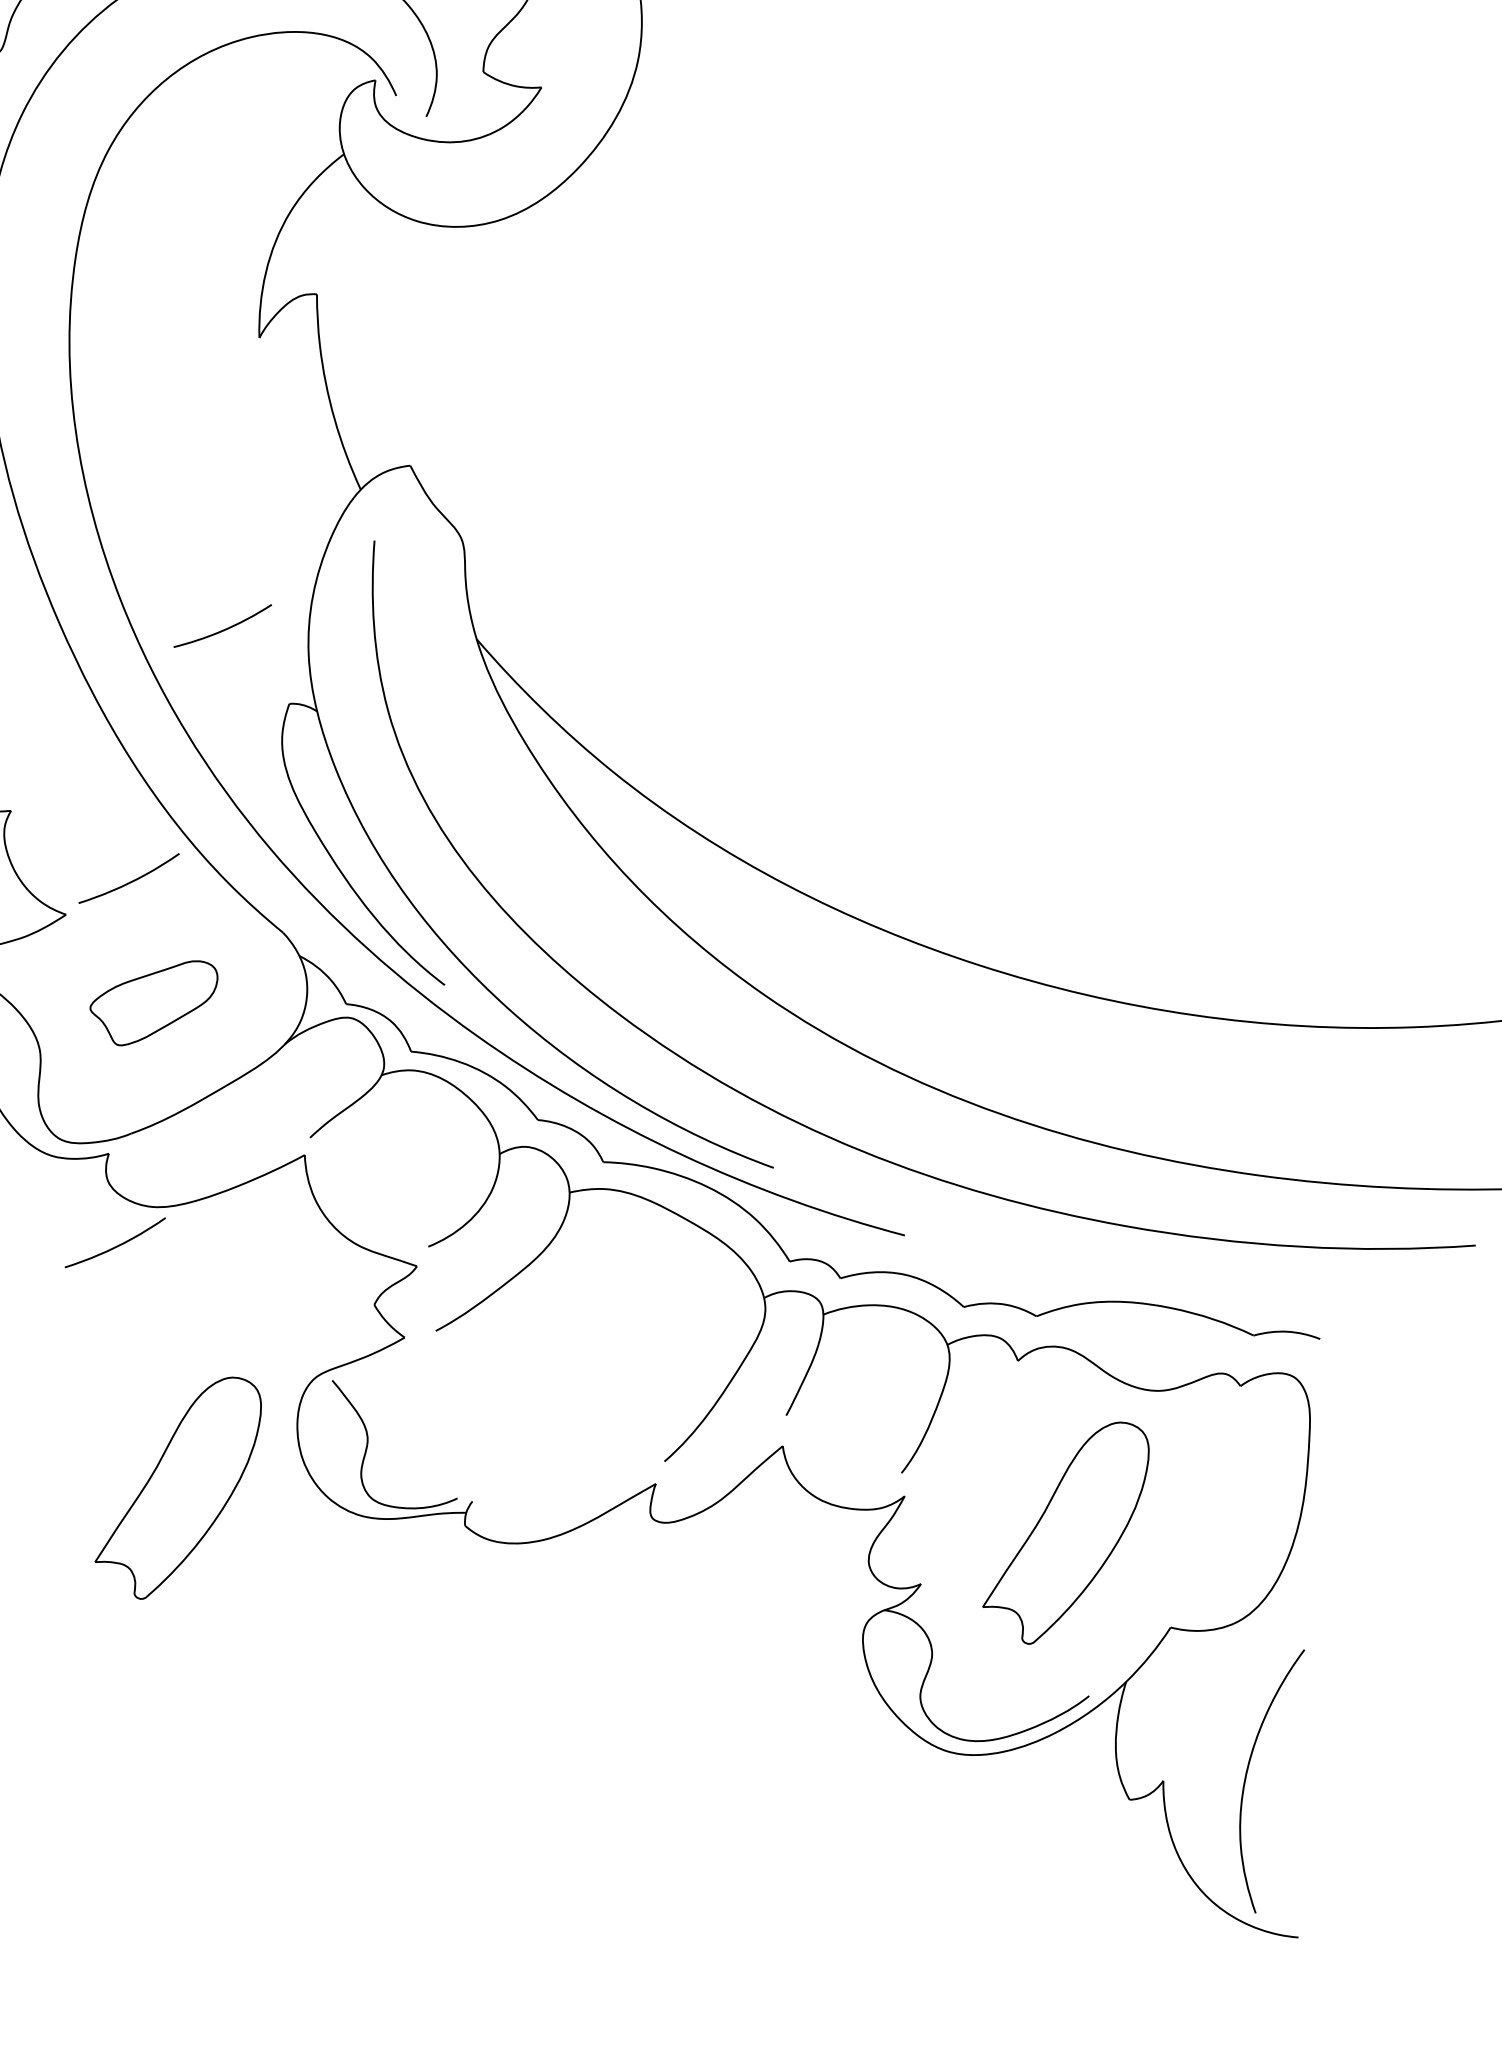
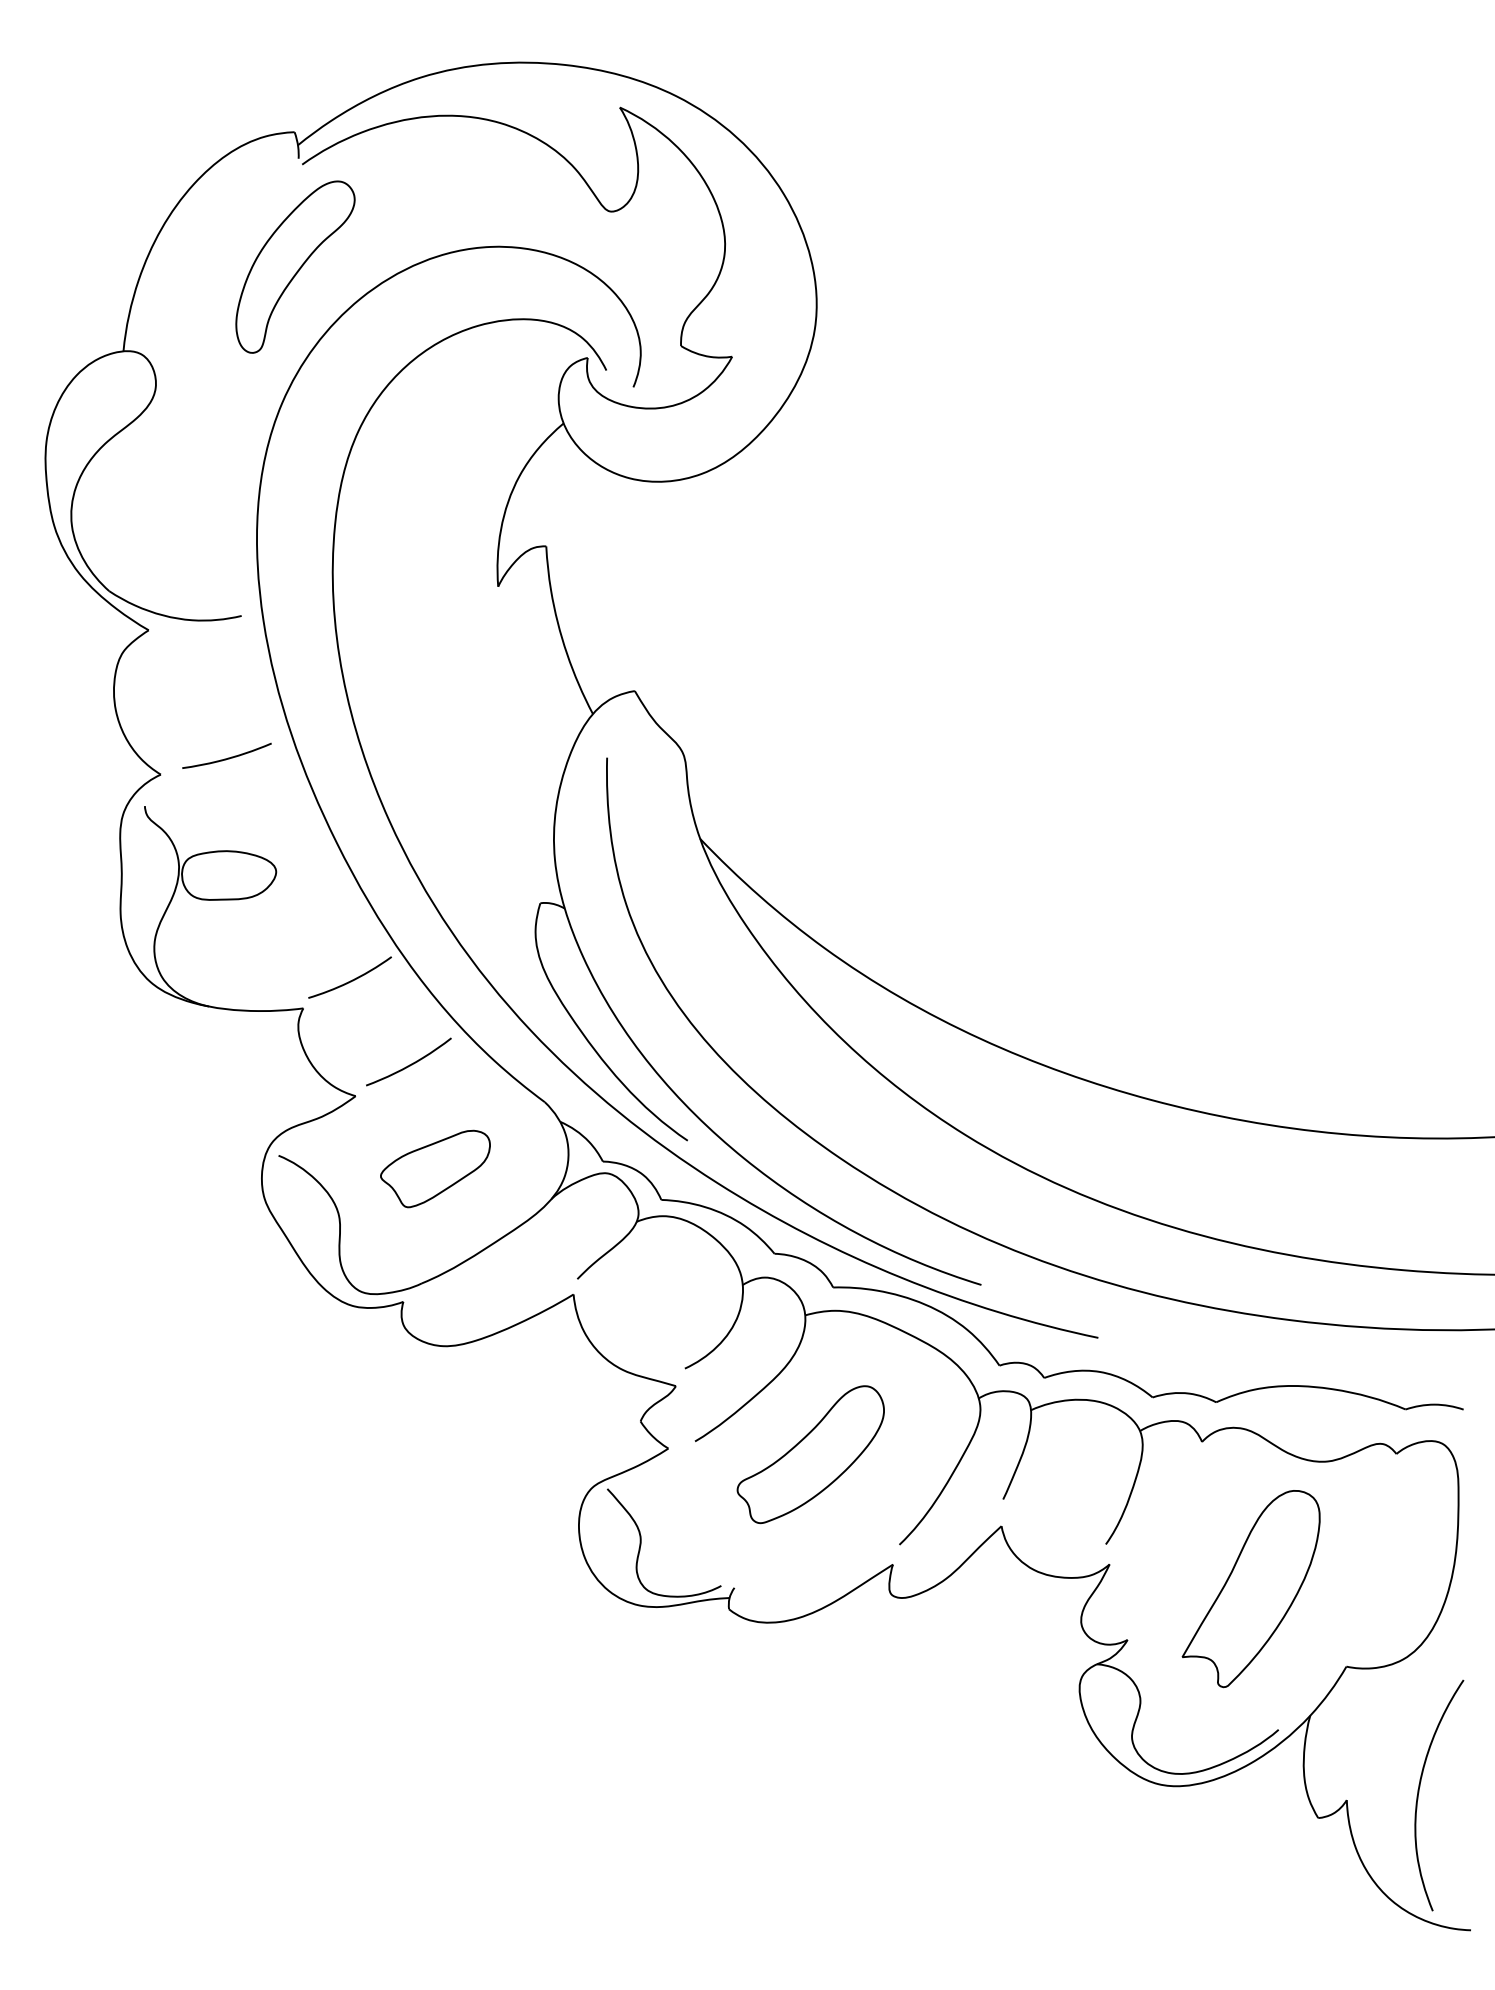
curve: (223, 629) -> (350, 980), moved
curve: (115, 1245) -> (413, 1381), removed
part: (567, 1352) -> (810, 1454), added
part: (177, 1488) -> (477, 1589), removed

